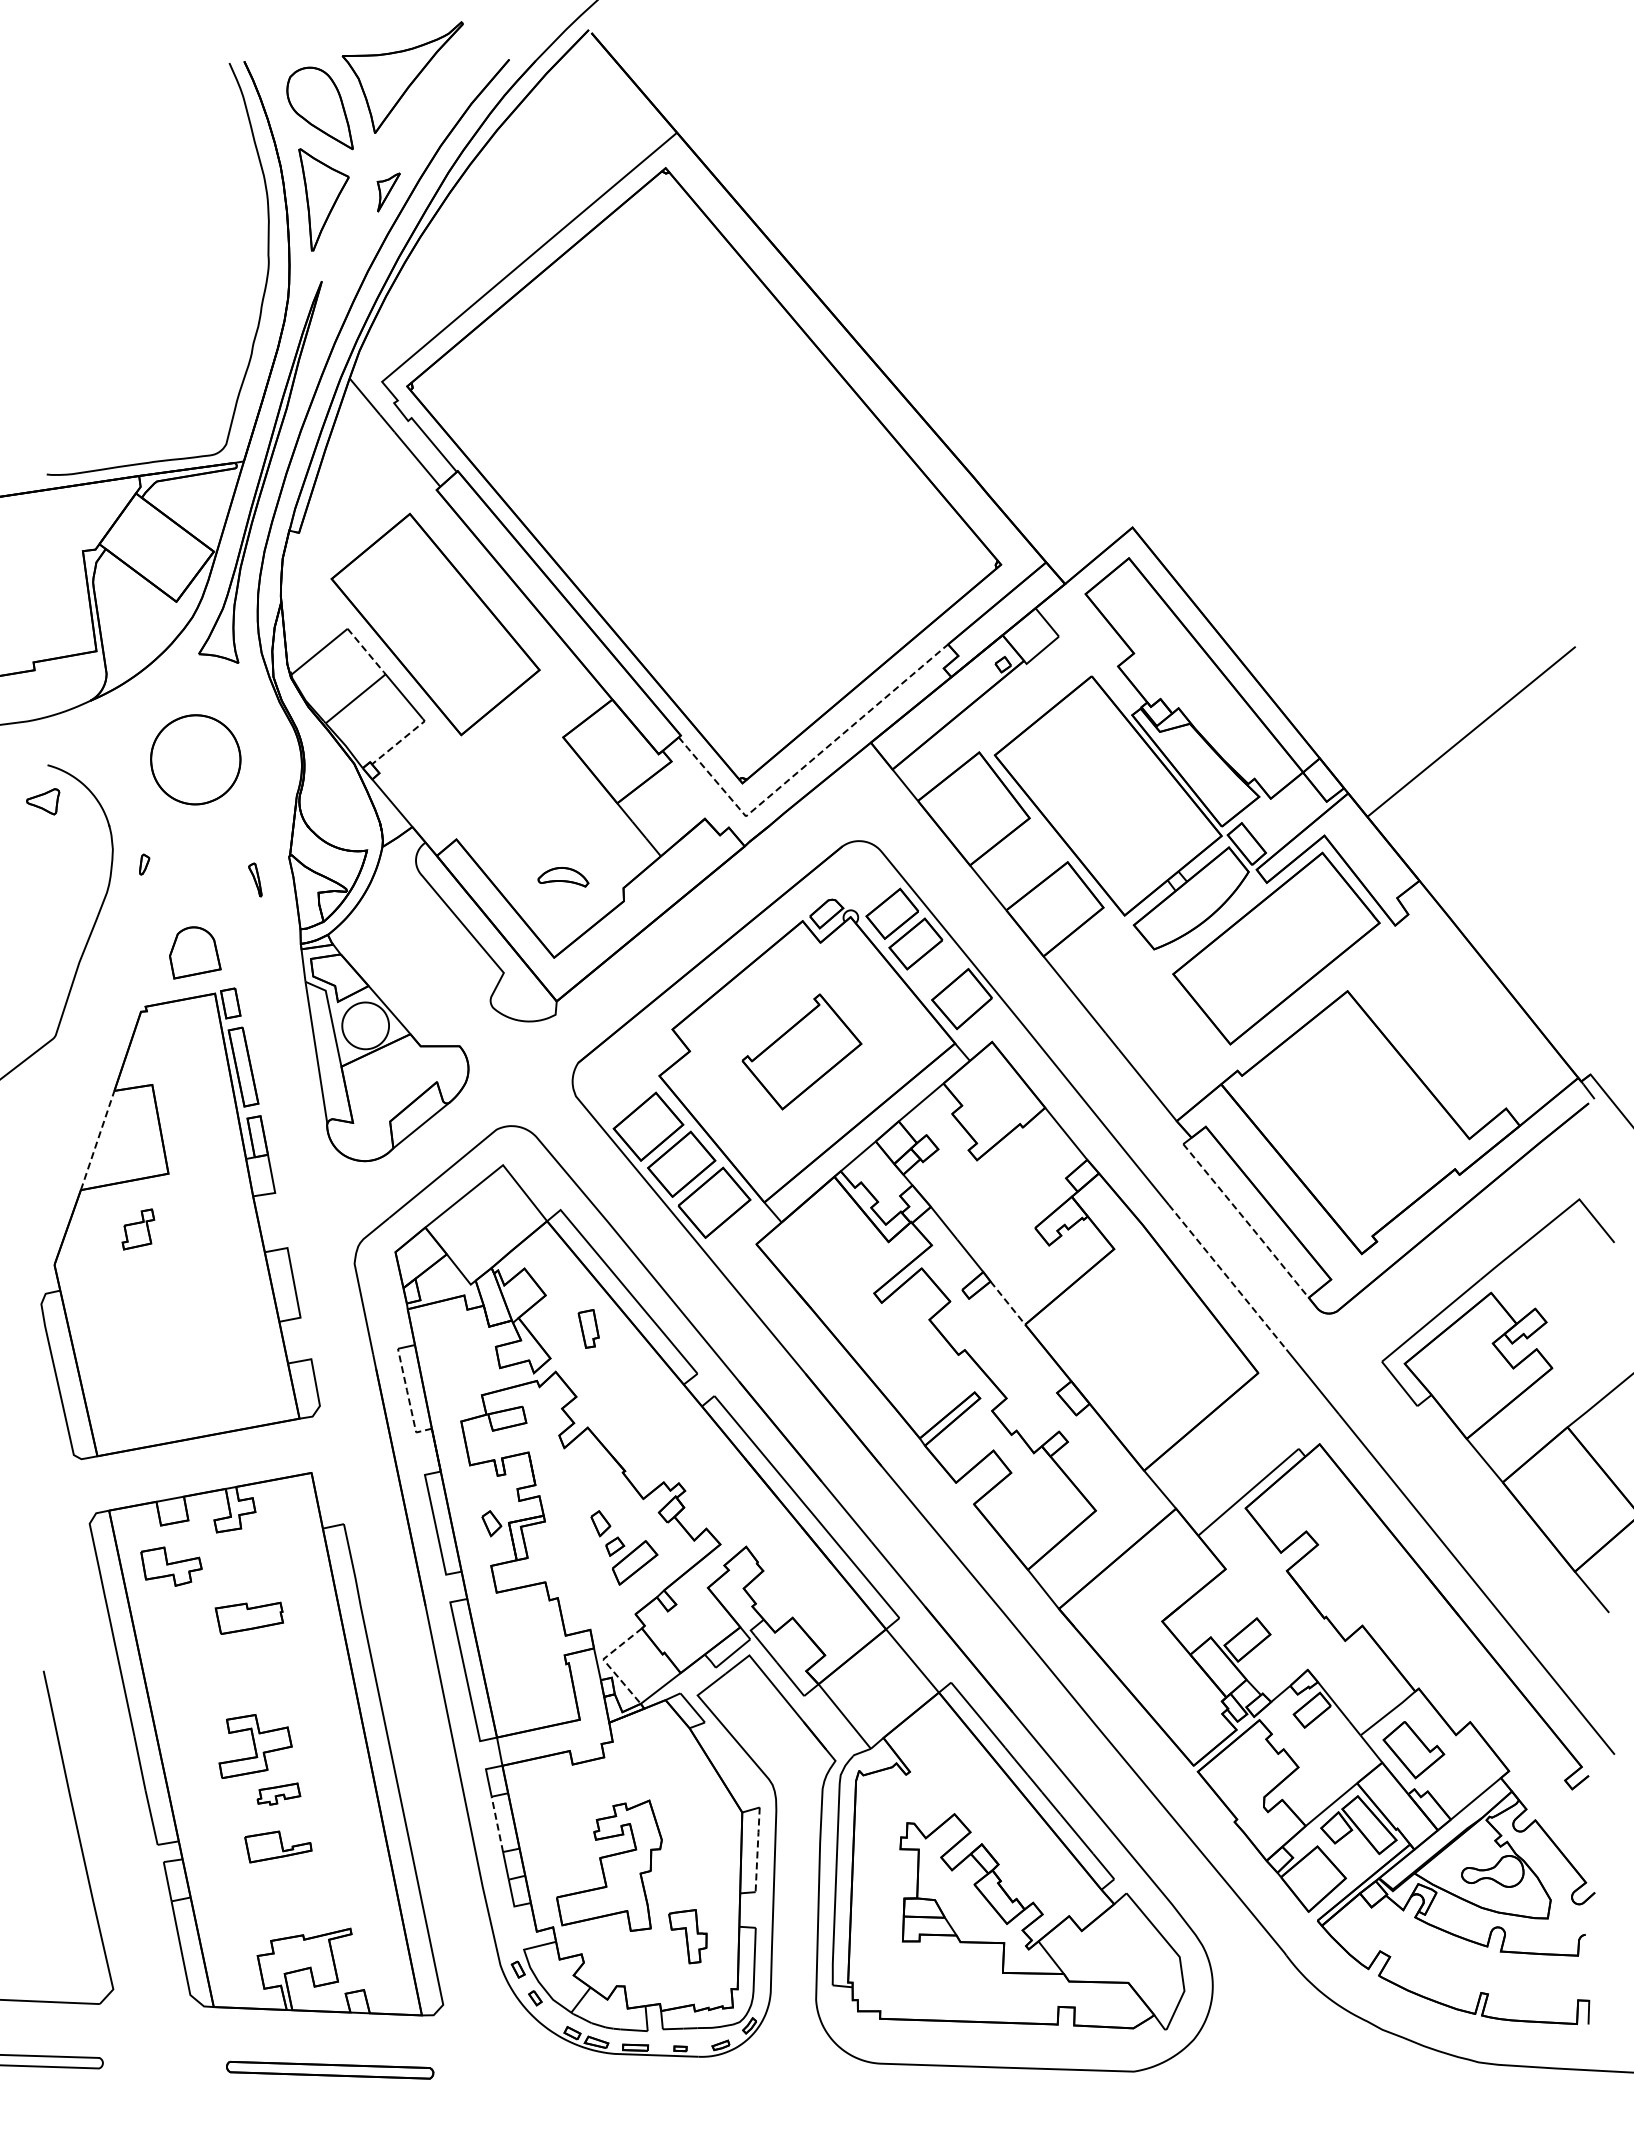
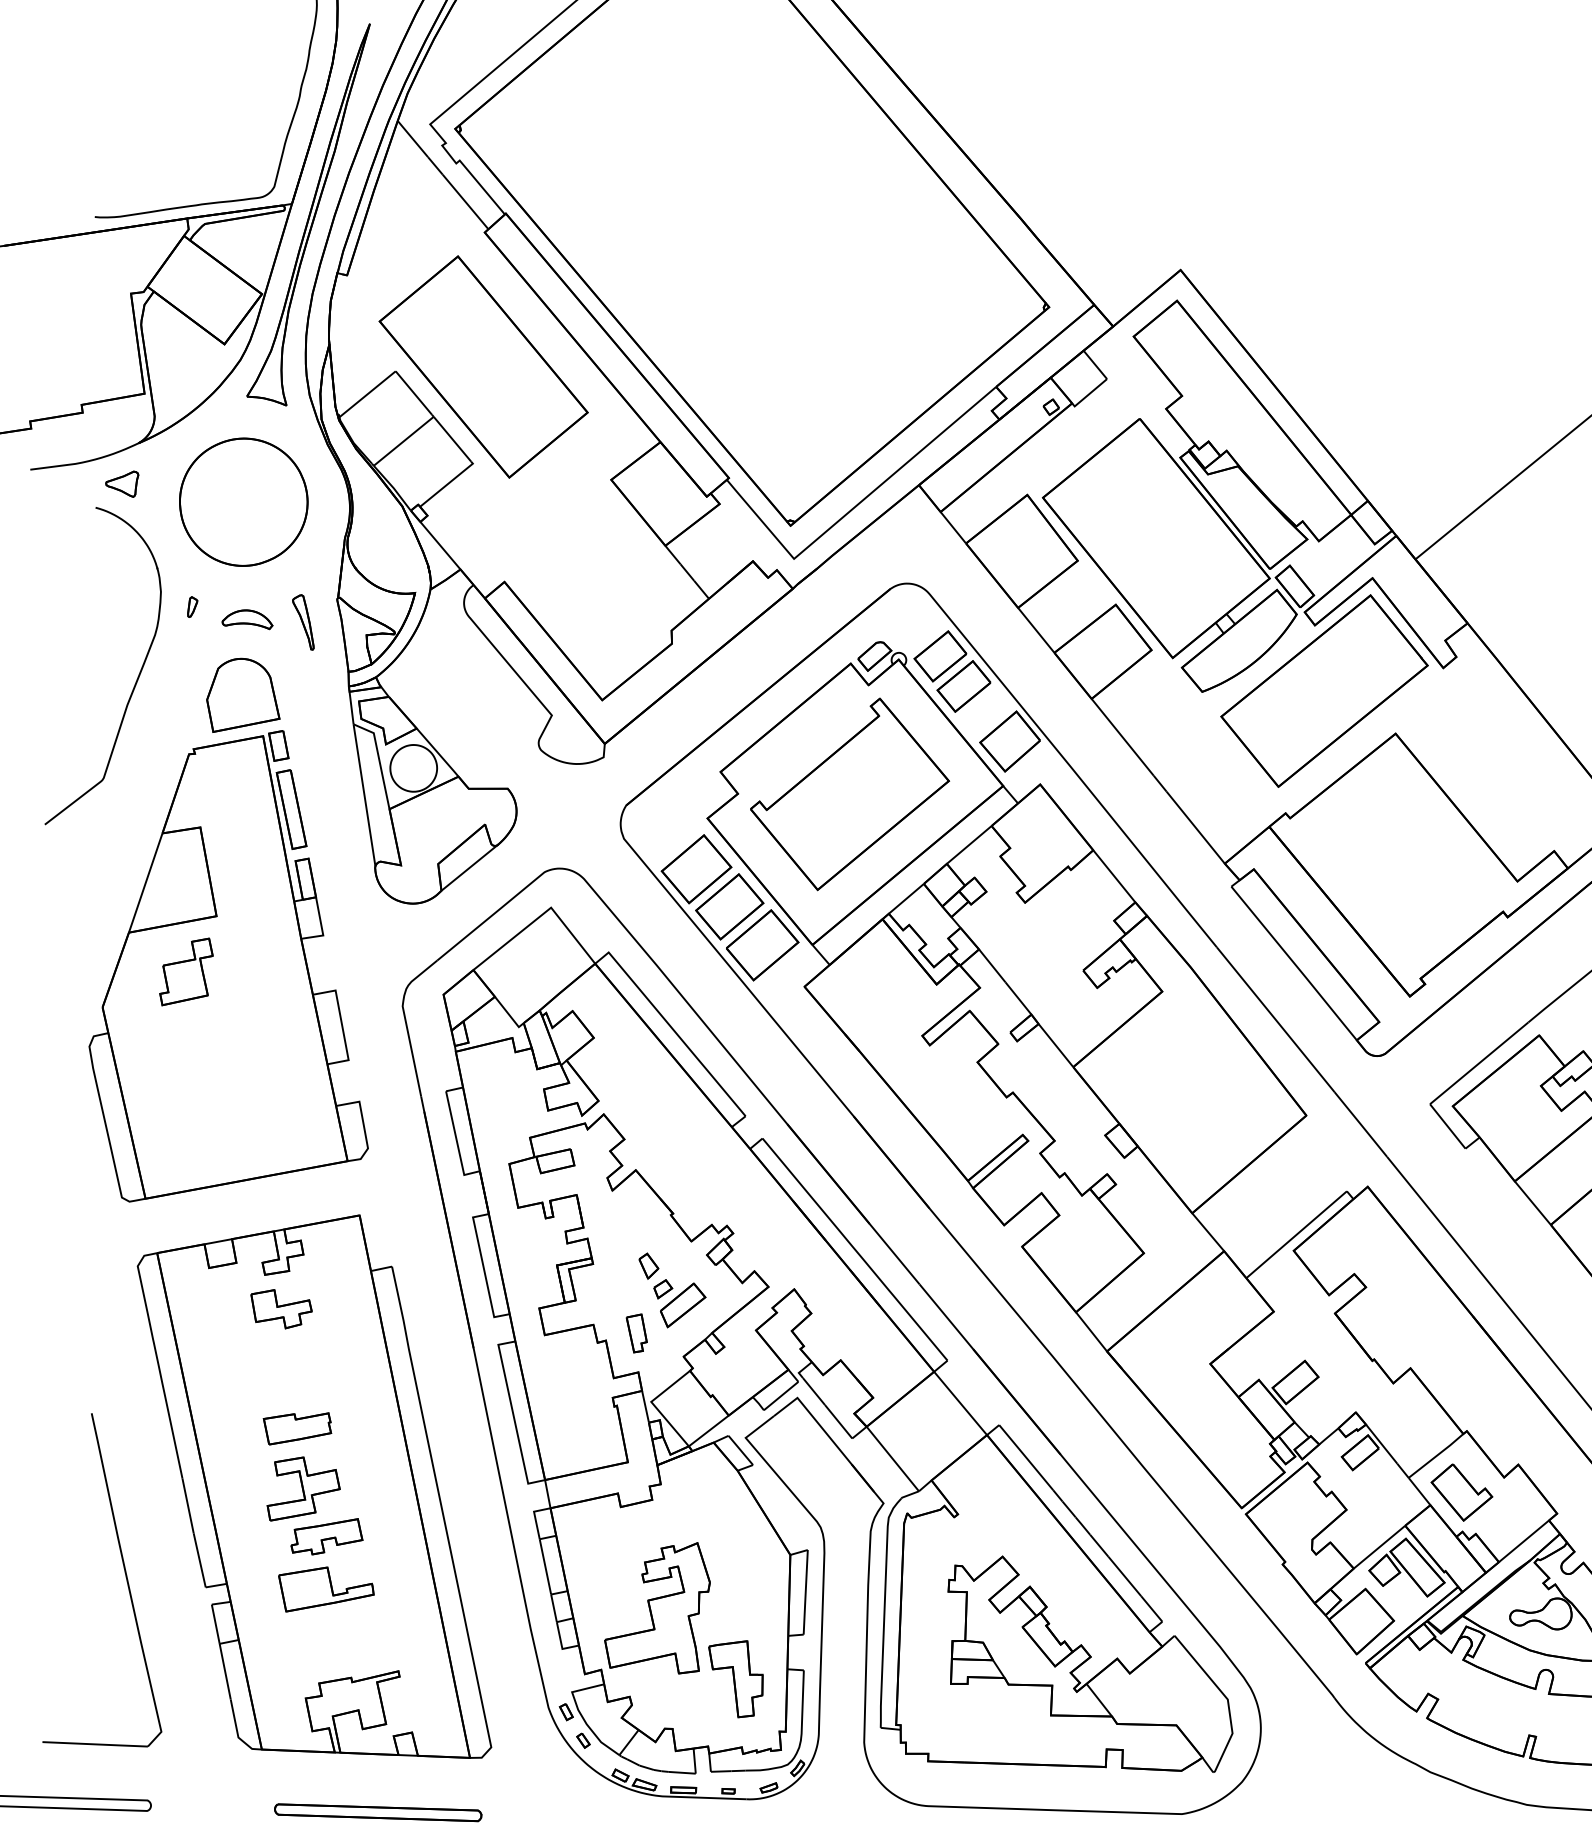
line: (366, 650) -> (414, 392), dashed -> solid
line: (399, 741) -> (447, 483), dashed -> solid
part: (195, 759) -> (243, 501), size x1.43
line: (806, 764) -> (854, 506), dashed -> solid
part: (43, 801) -> (122, 483), moved
part: (563, 877) -> (247, 619), moved
part: (255, 879) -> (303, 621), size x1.67
part: (195, 952) -> (243, 694), size x1.43
part: (801, 1051) -> (849, 793), size x1.67
line: (97, 1139) -> (145, 881), dashed -> solid
line: (1246, 1221) -> (1294, 963), dashed -> solid
part: (138, 1229) -> (186, 971), size x1.67
line: (1227, 1277) -> (1275, 1019), dashed -> solid
line: (1007, 1303) -> (1055, 1045), dashed -> solid
part: (588, 1328) -> (636, 1332), moved
line: (408, 1398) -> (456, 1140), dashed -> solid
part: (491, 1523) -> (539, 1265), removed
part: (171, 1566) -> (281, 1308), moved
part: (248, 1617) -> (296, 1427), moved
line: (605, 1662) -> (653, 1404), dashed -> solid
part: (278, 1793) -> (326, 1535), size x1.67
line: (497, 1823) -> (545, 1565), dashed -> solid
part: (278, 1846) -> (326, 1588), size x1.43
line: (757, 1850) -> (805, 1592), dashed -> solid
part: (687, 1936) -> (735, 1678), size x1.43

